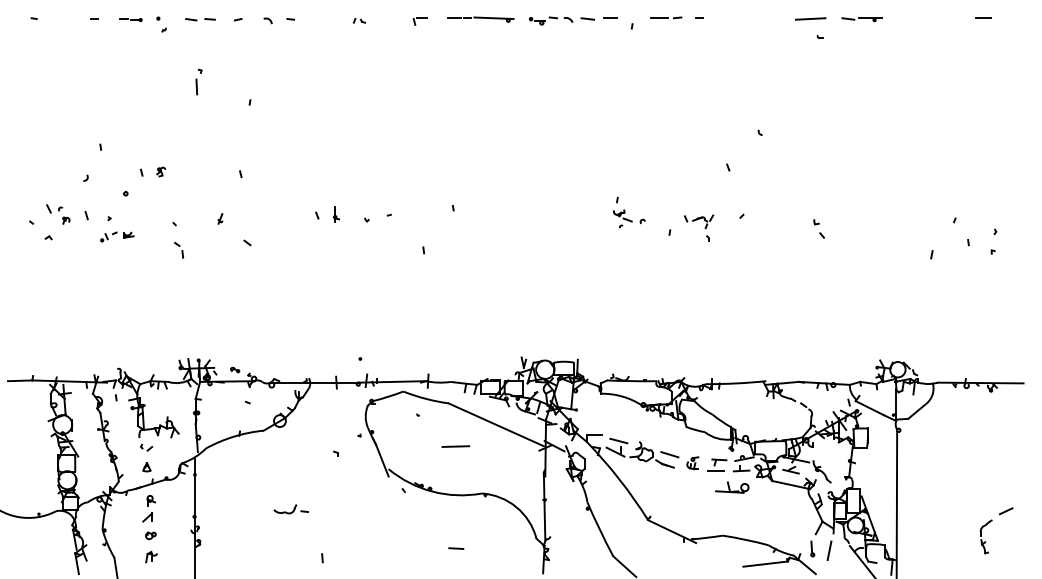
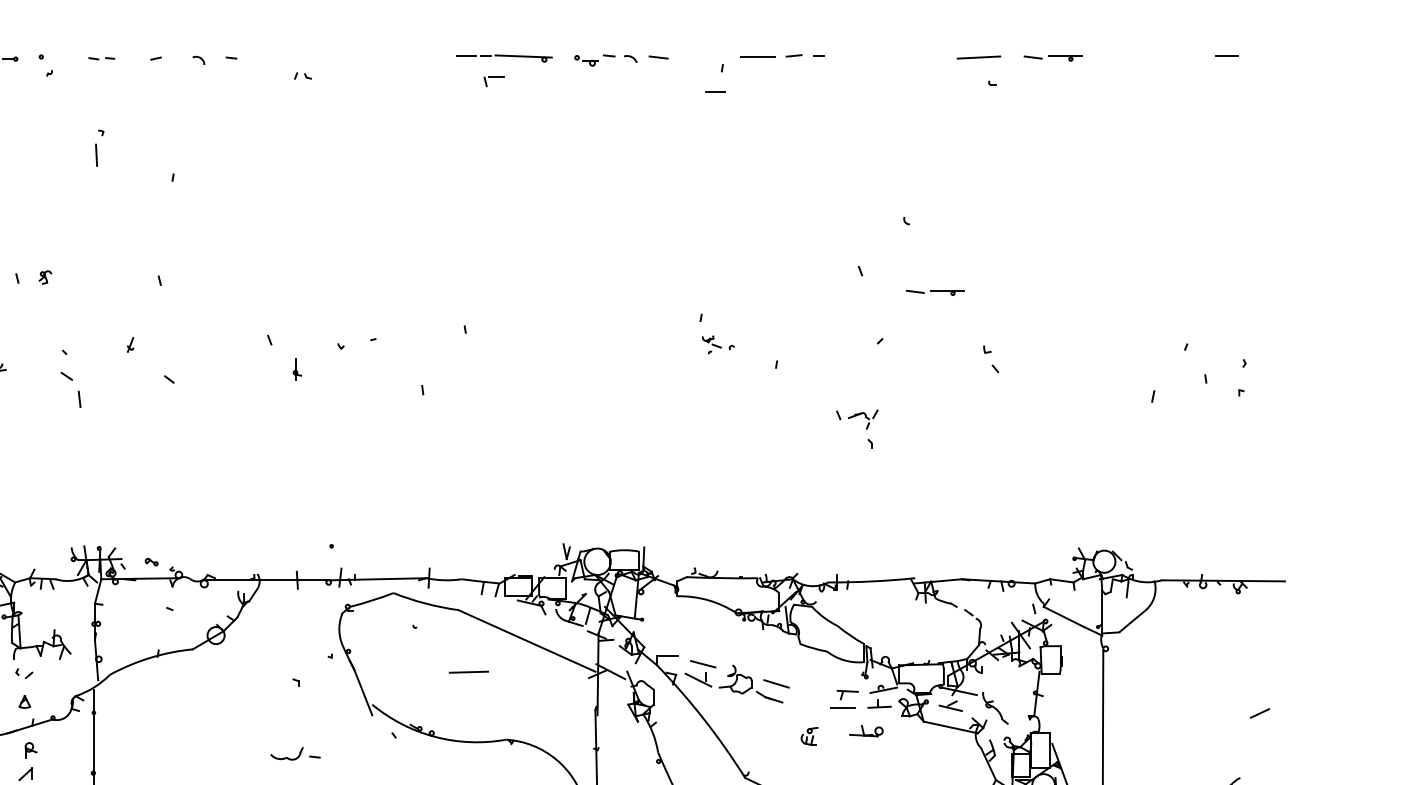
line: (610, 17) -> (715, 91), moved
part: (666, 17) -> (771, 55), size x1.4
part: (200, 19) -> (101, 58), size x0.6
part: (359, 20) -> (303, 75), moved
part: (419, 21) -> (492, 81), moved
part: (779, 182) -> (934, 292), added
part: (336, 214) -> (297, 368), moved
part: (629, 218) -> (718, 344), size x0.7
part: (699, 227) -> (857, 427), moved
part: (178, 250) -> (70, 390), size x1.6
part: (692, 463) -> (809, 736), moved
part: (732, 487) -> (866, 731), size x0.7
part: (290, 509) -> (294, 754), moved
line: (1006, 511) -> (1260, 713), moved

